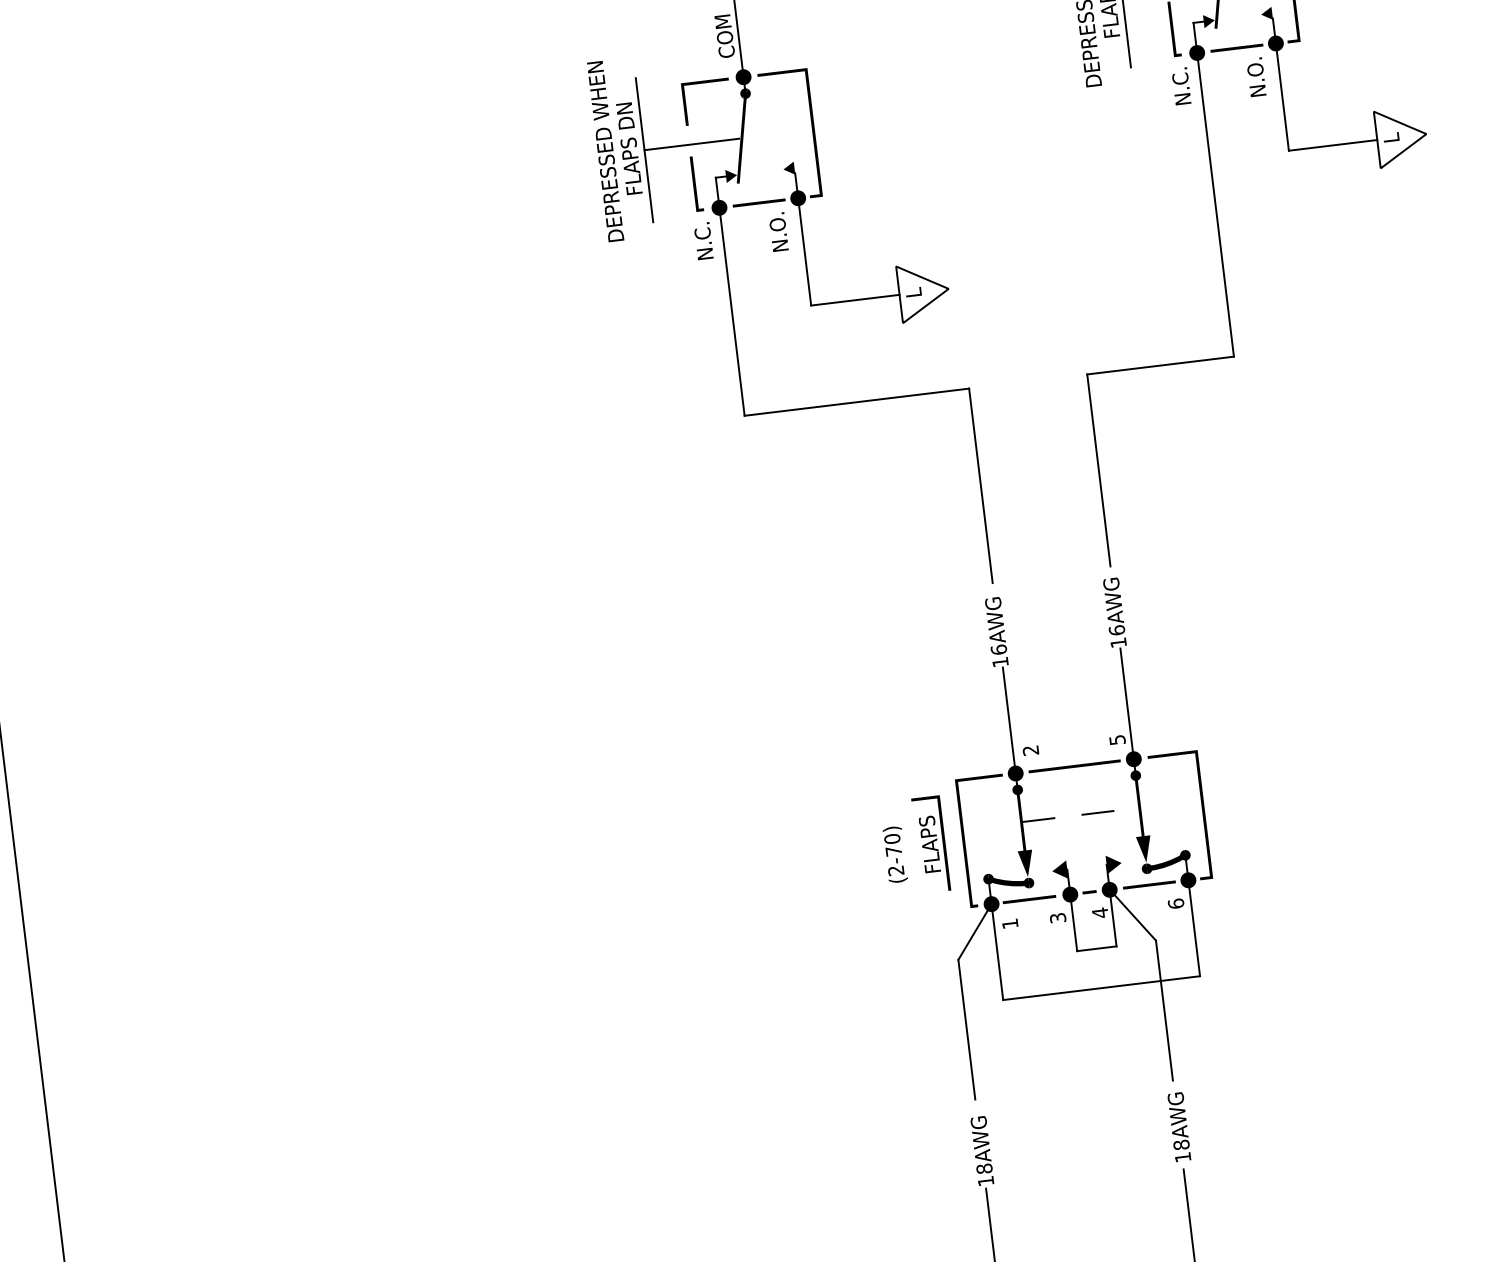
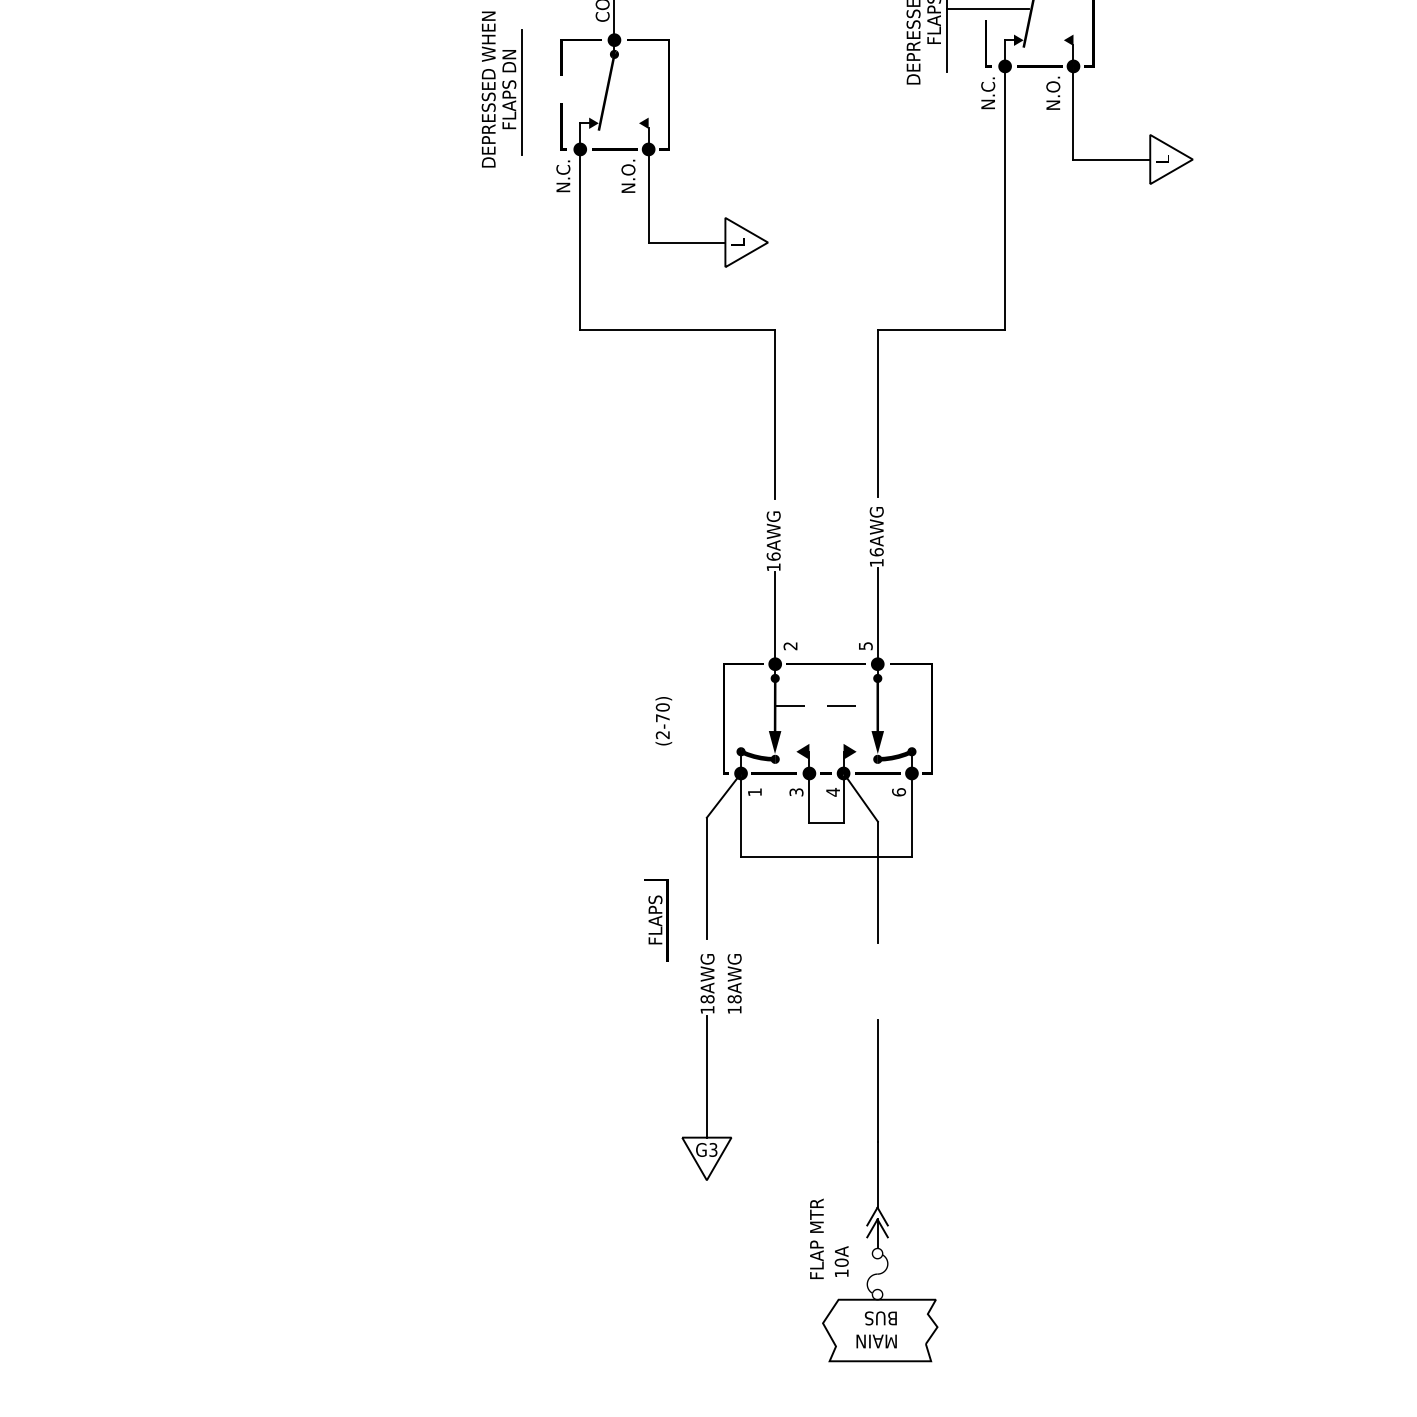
line: (692, 144) -> (563, 92), removed
text: (931, 844) -> (656, 920), moved
text: (1179, 1126) -> (734, 983), moved

